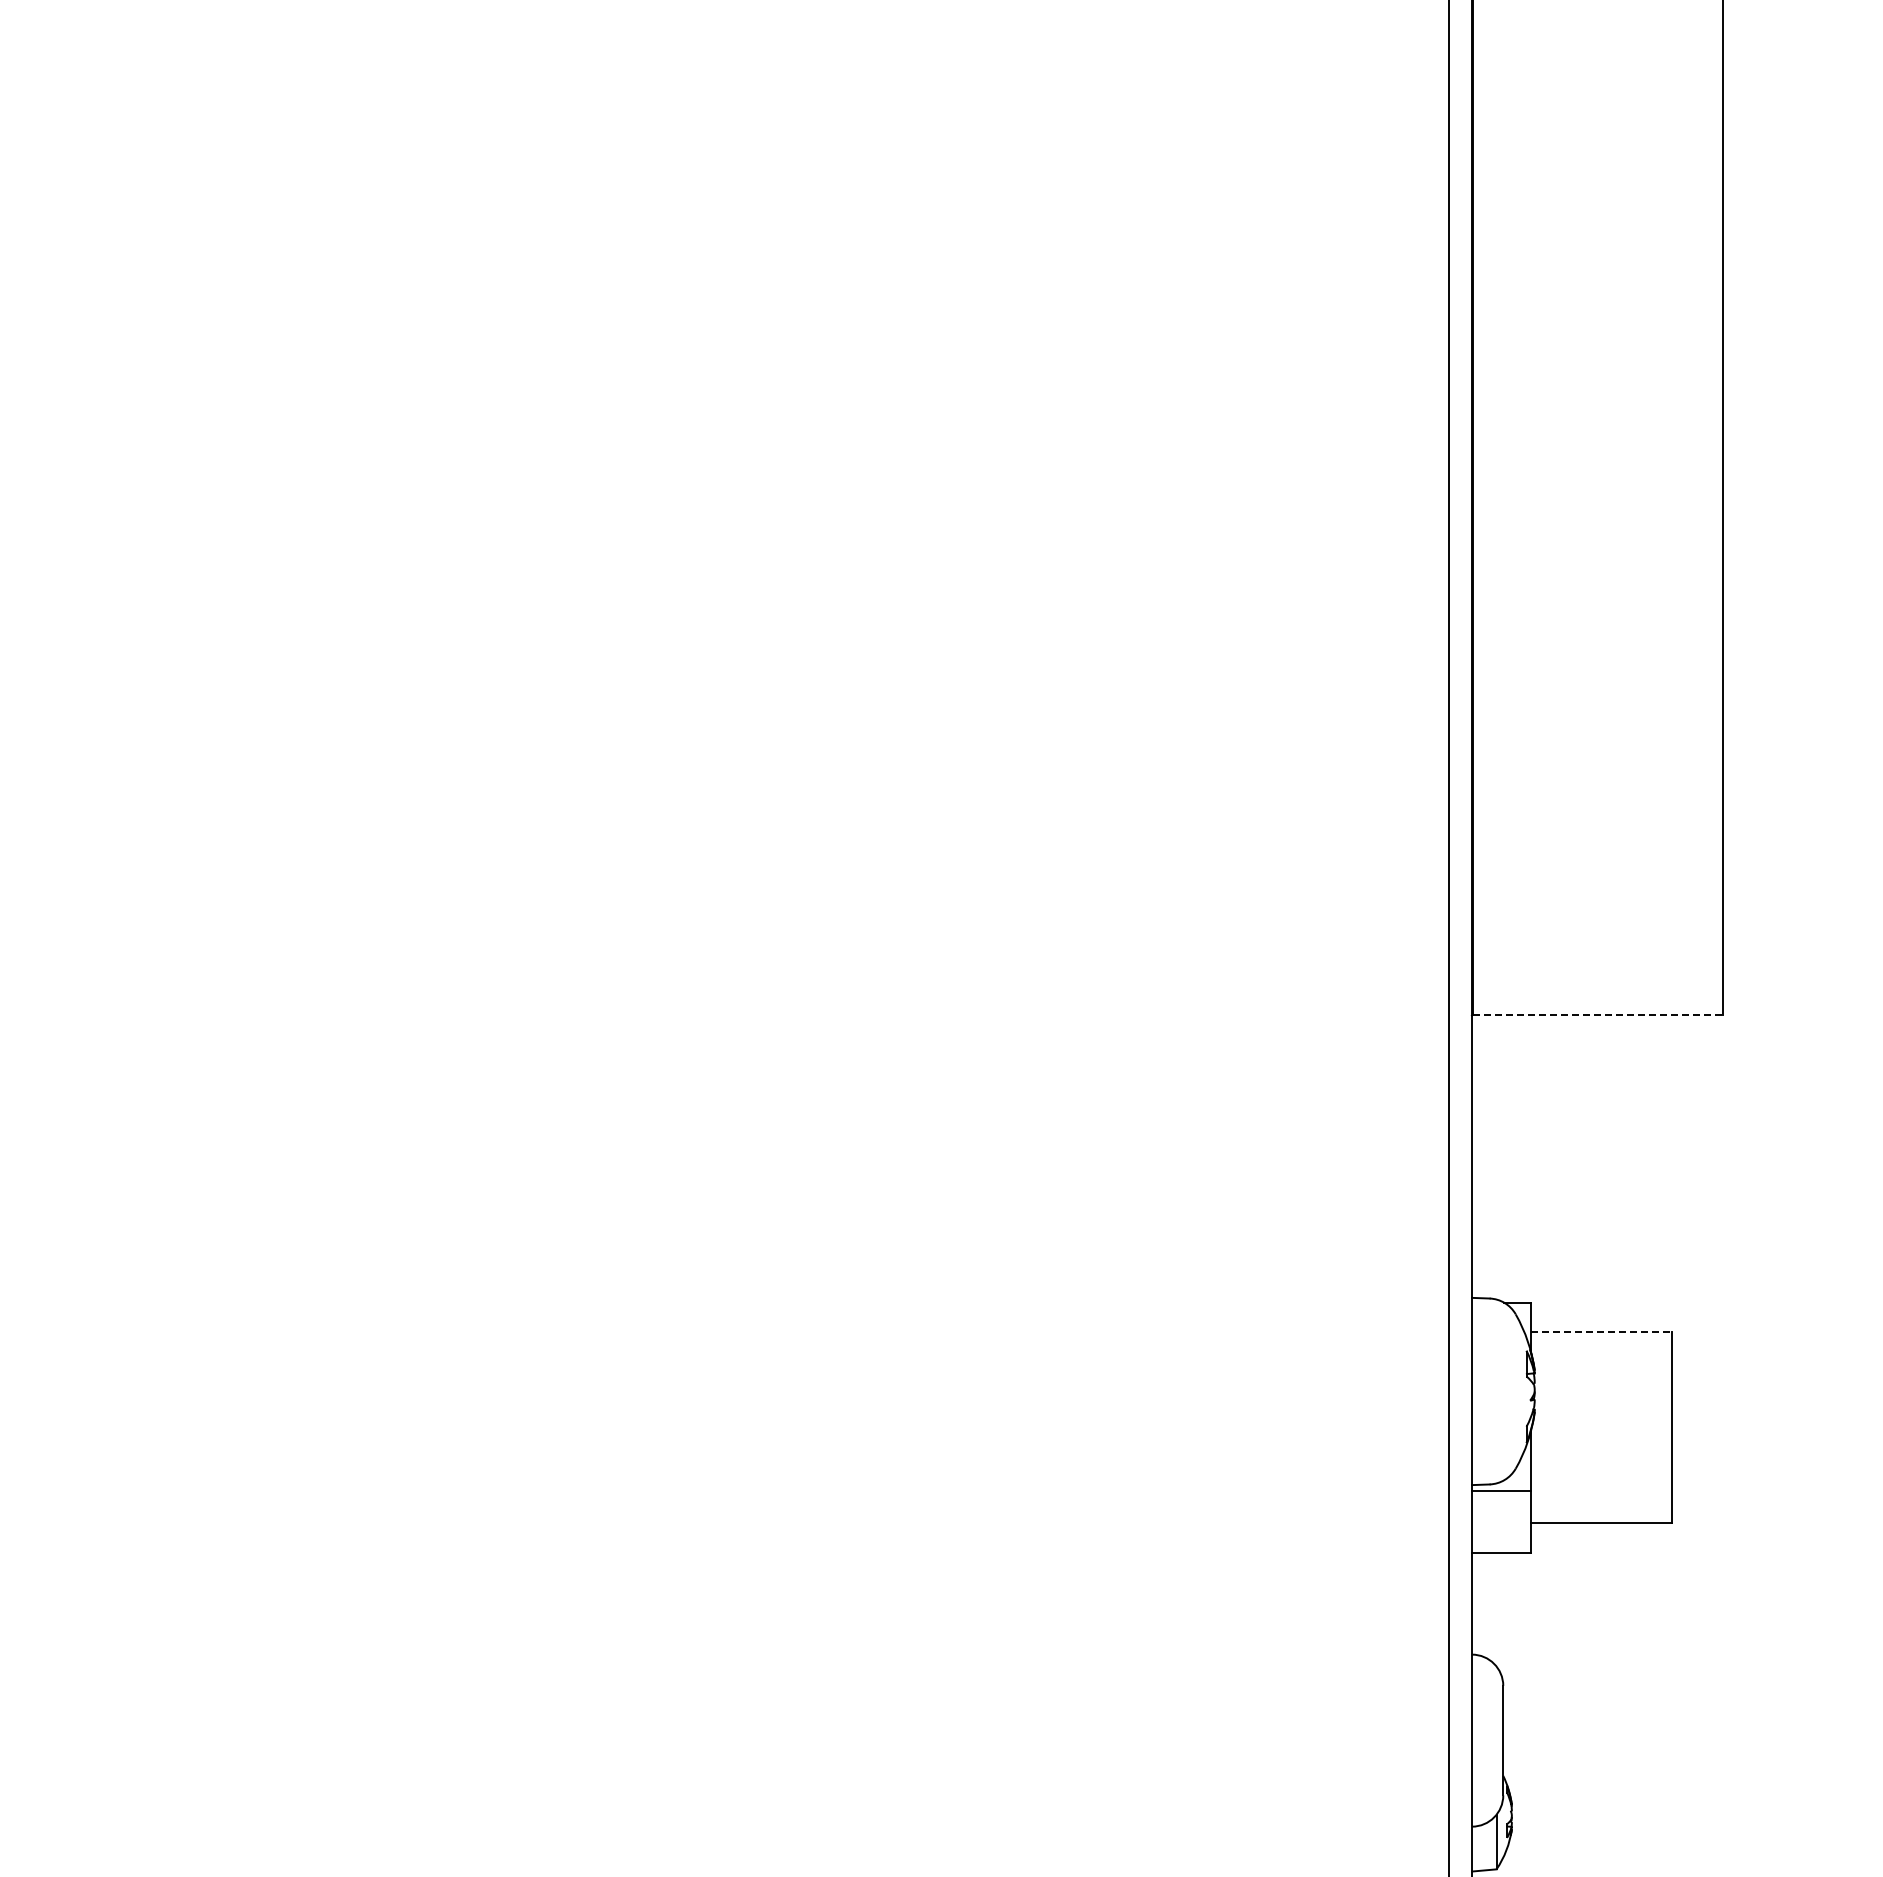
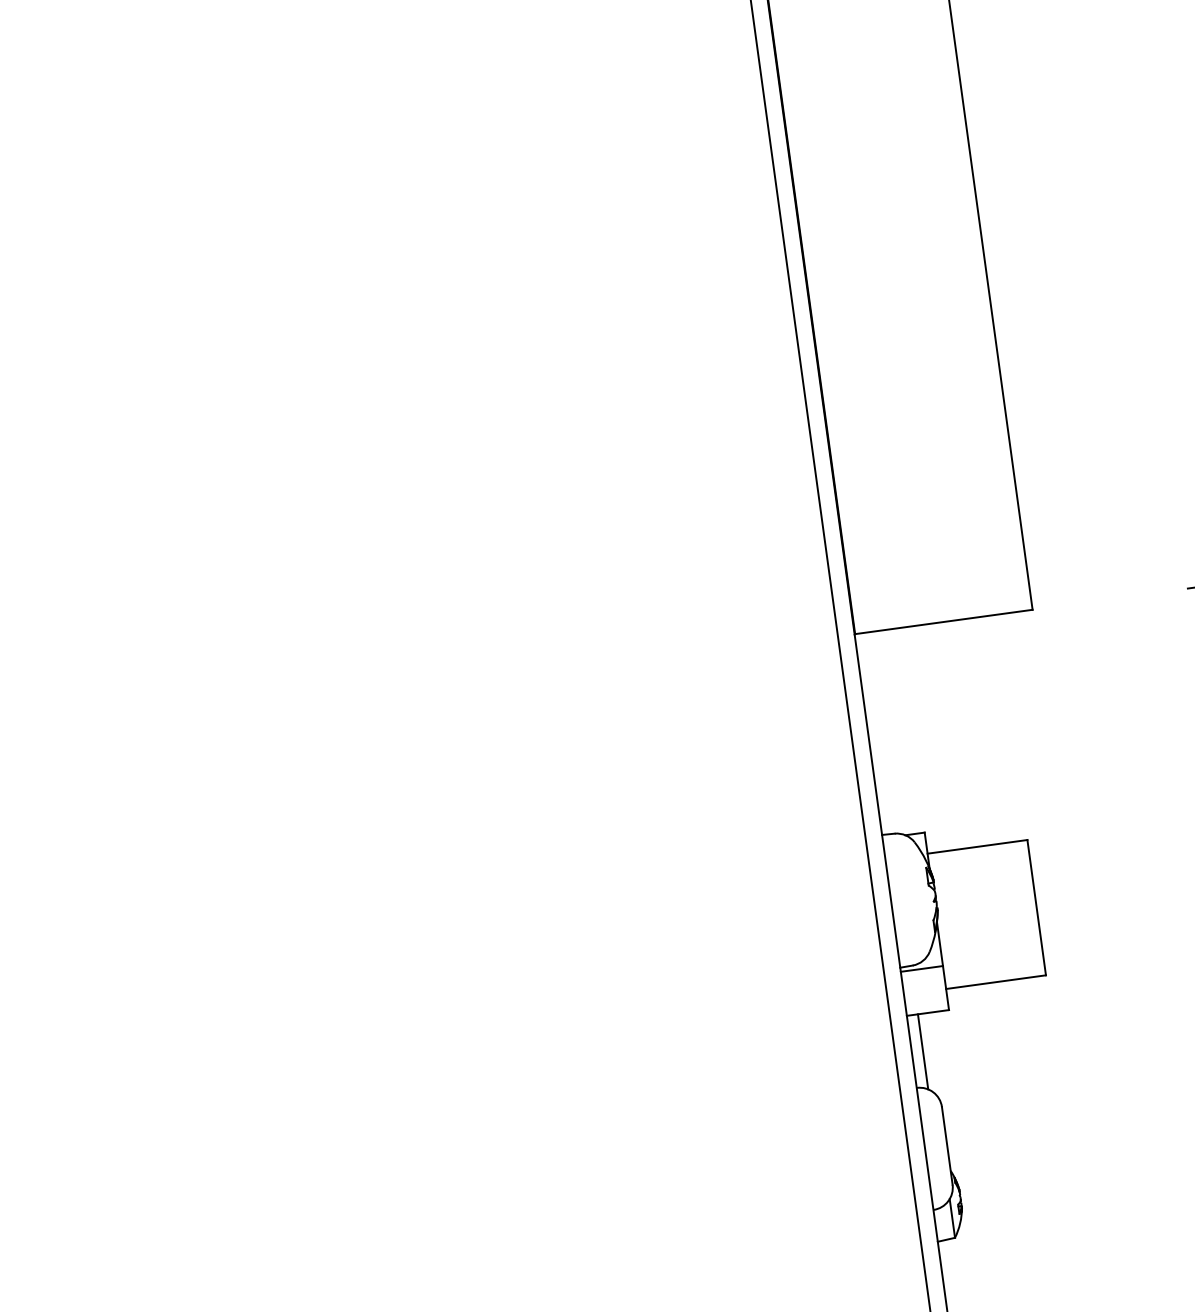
line: (1598, 1014) -> (944, 621), dashed -> solid
line: (1602, 1332) -> (978, 846), dashed -> solid
line: (1487, 1605) -> (922, 1051), added

